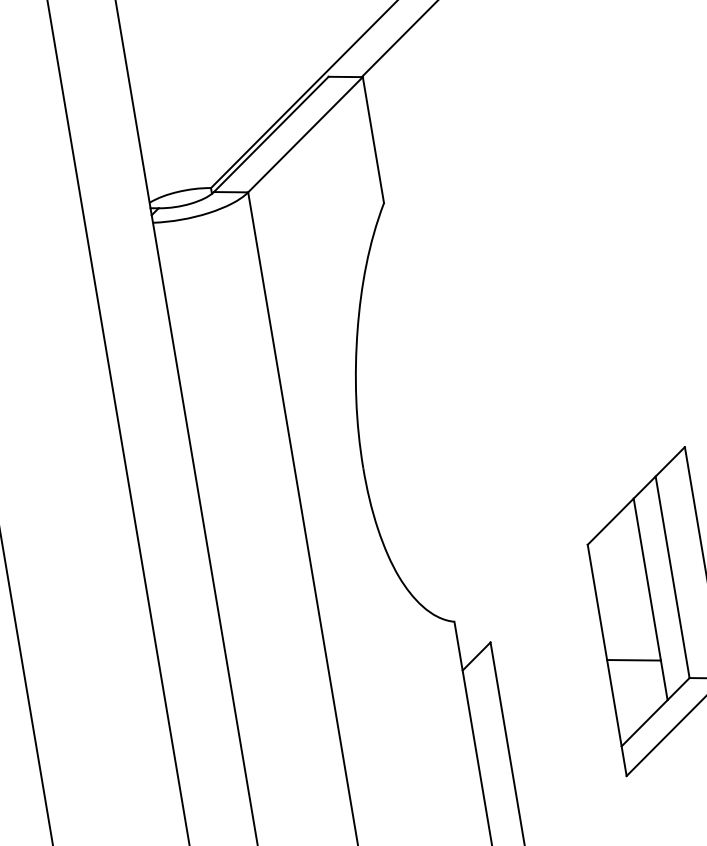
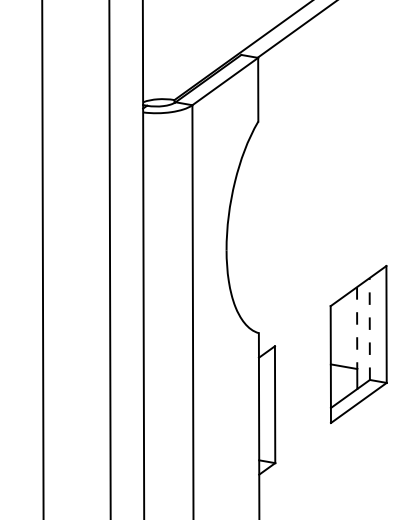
line: (672, 578) -> (369, 329), solid -> dashed
line: (648, 580) -> (357, 328), solid -> dashed

